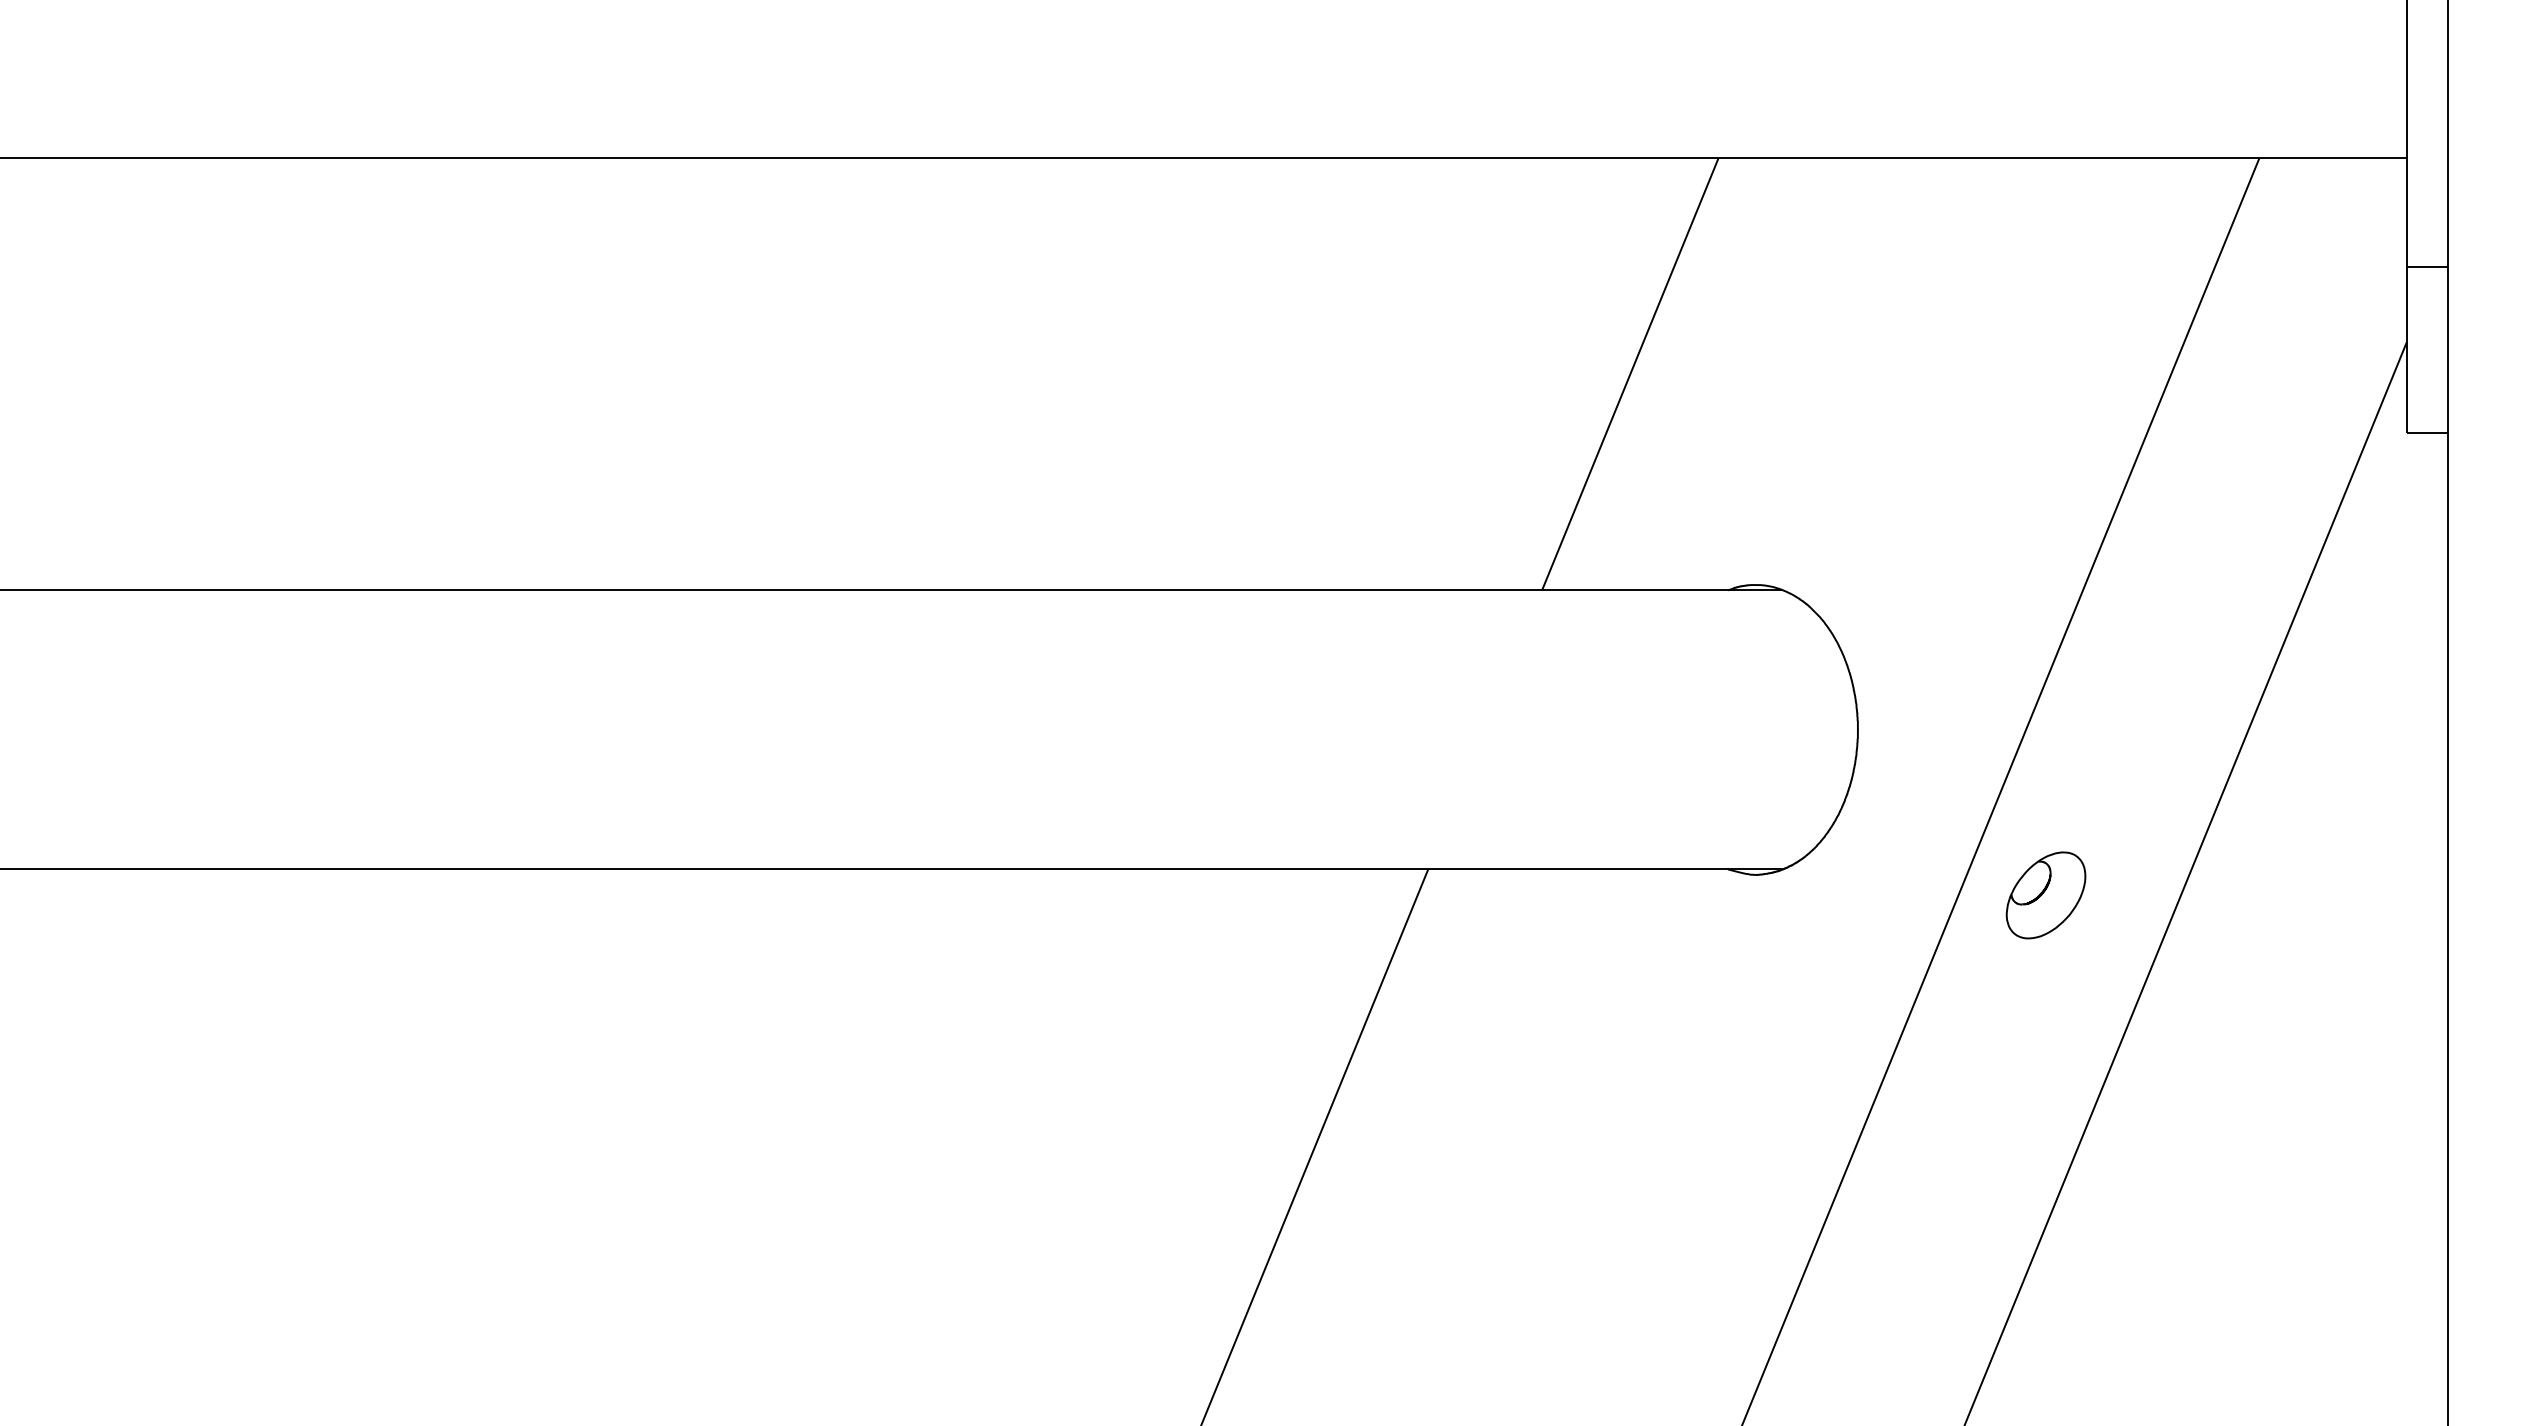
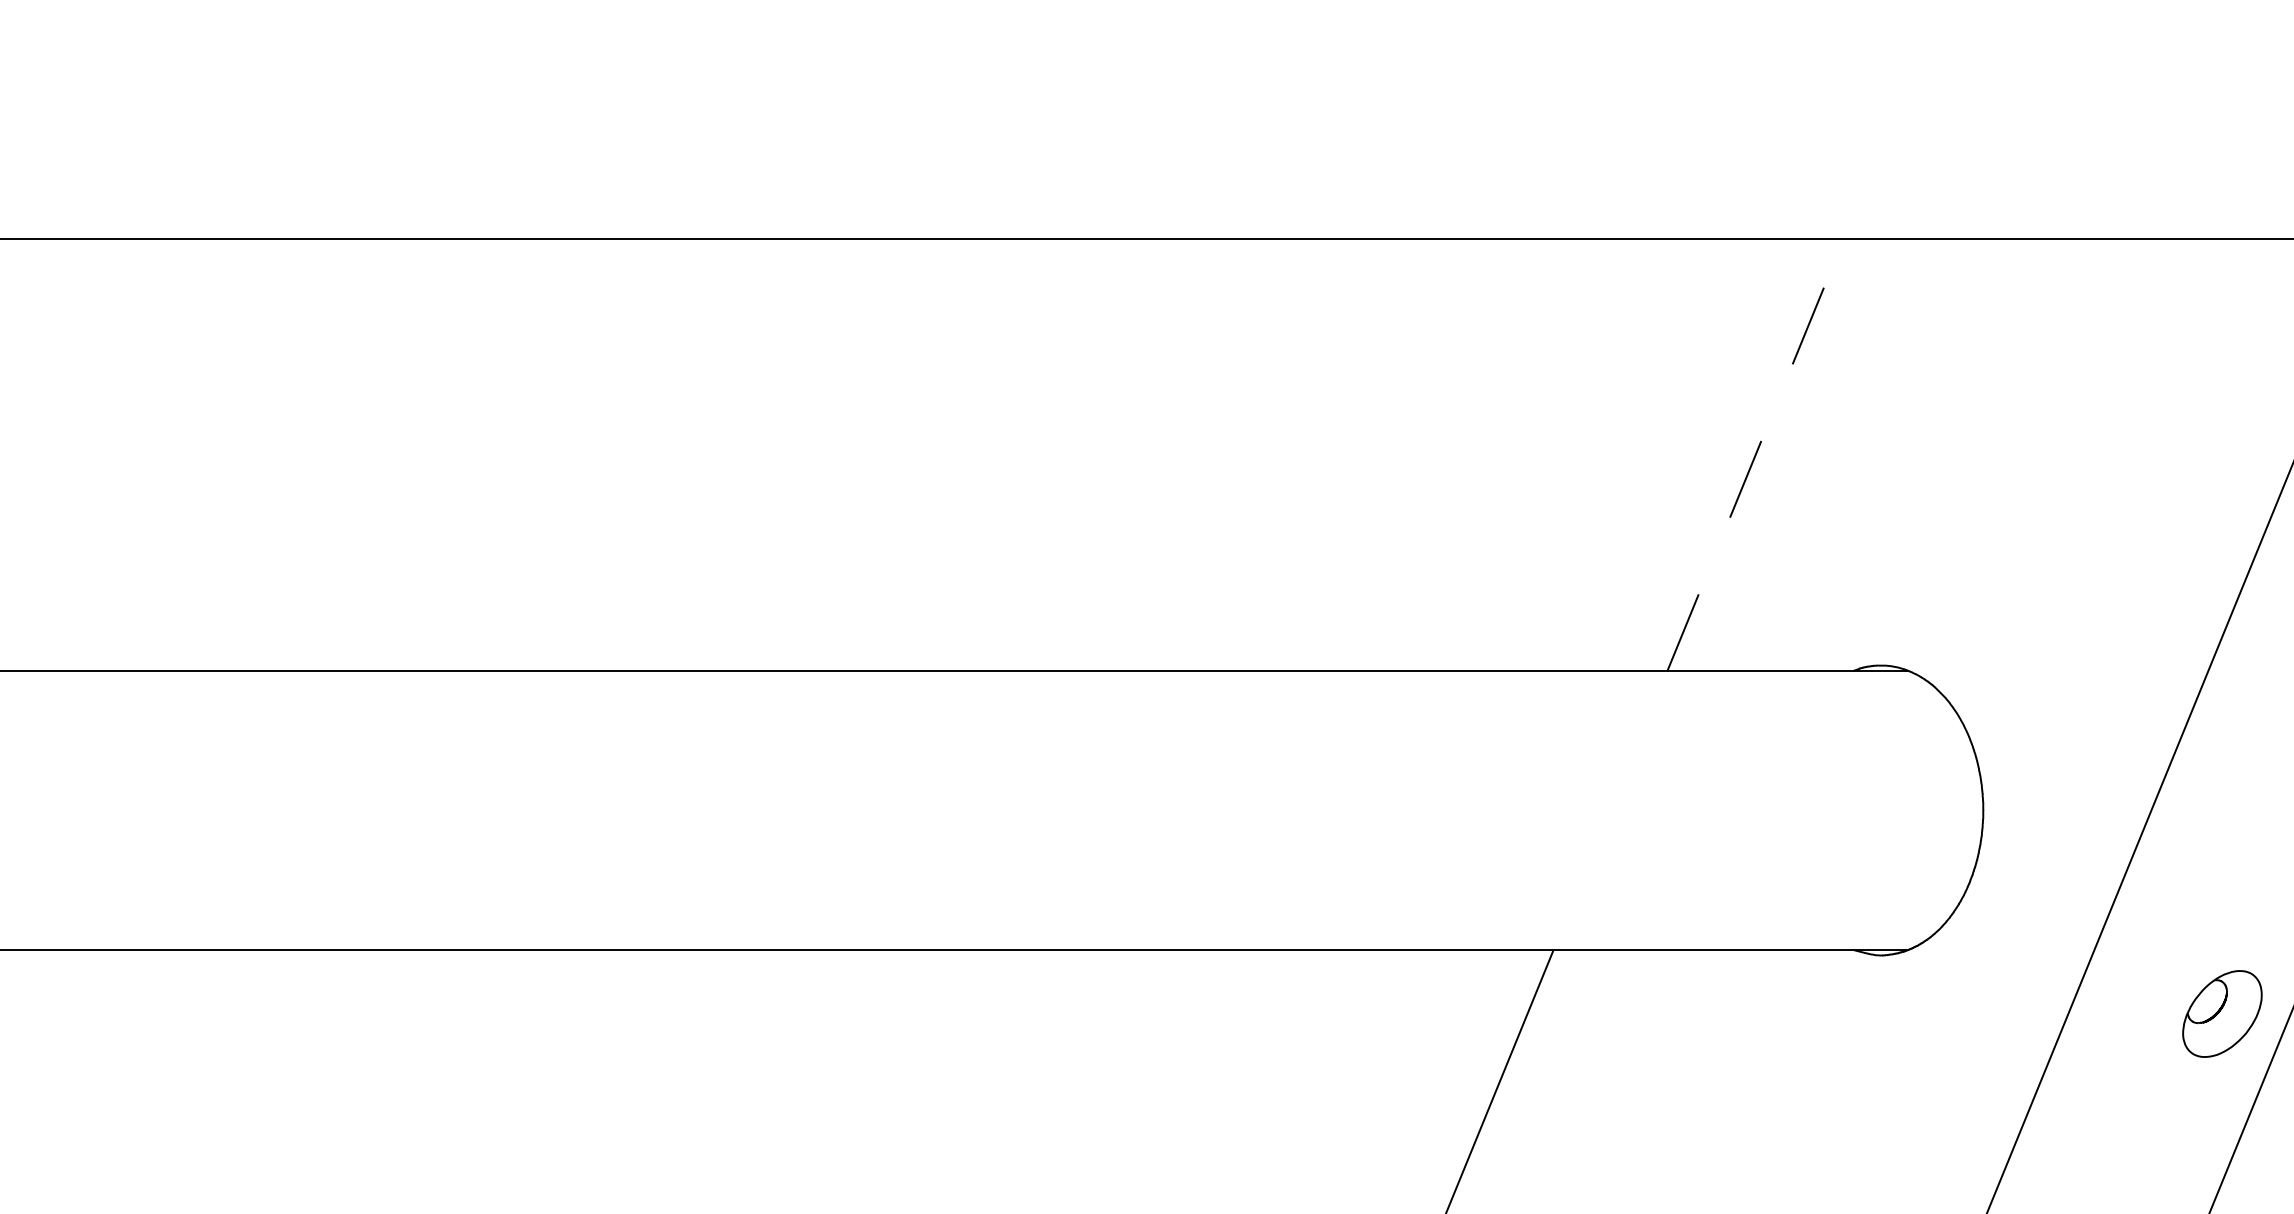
line: (1630, 373) -> (1755, 454), solid -> dashed
part: (2045, 895) -> (2221, 1014), moved

